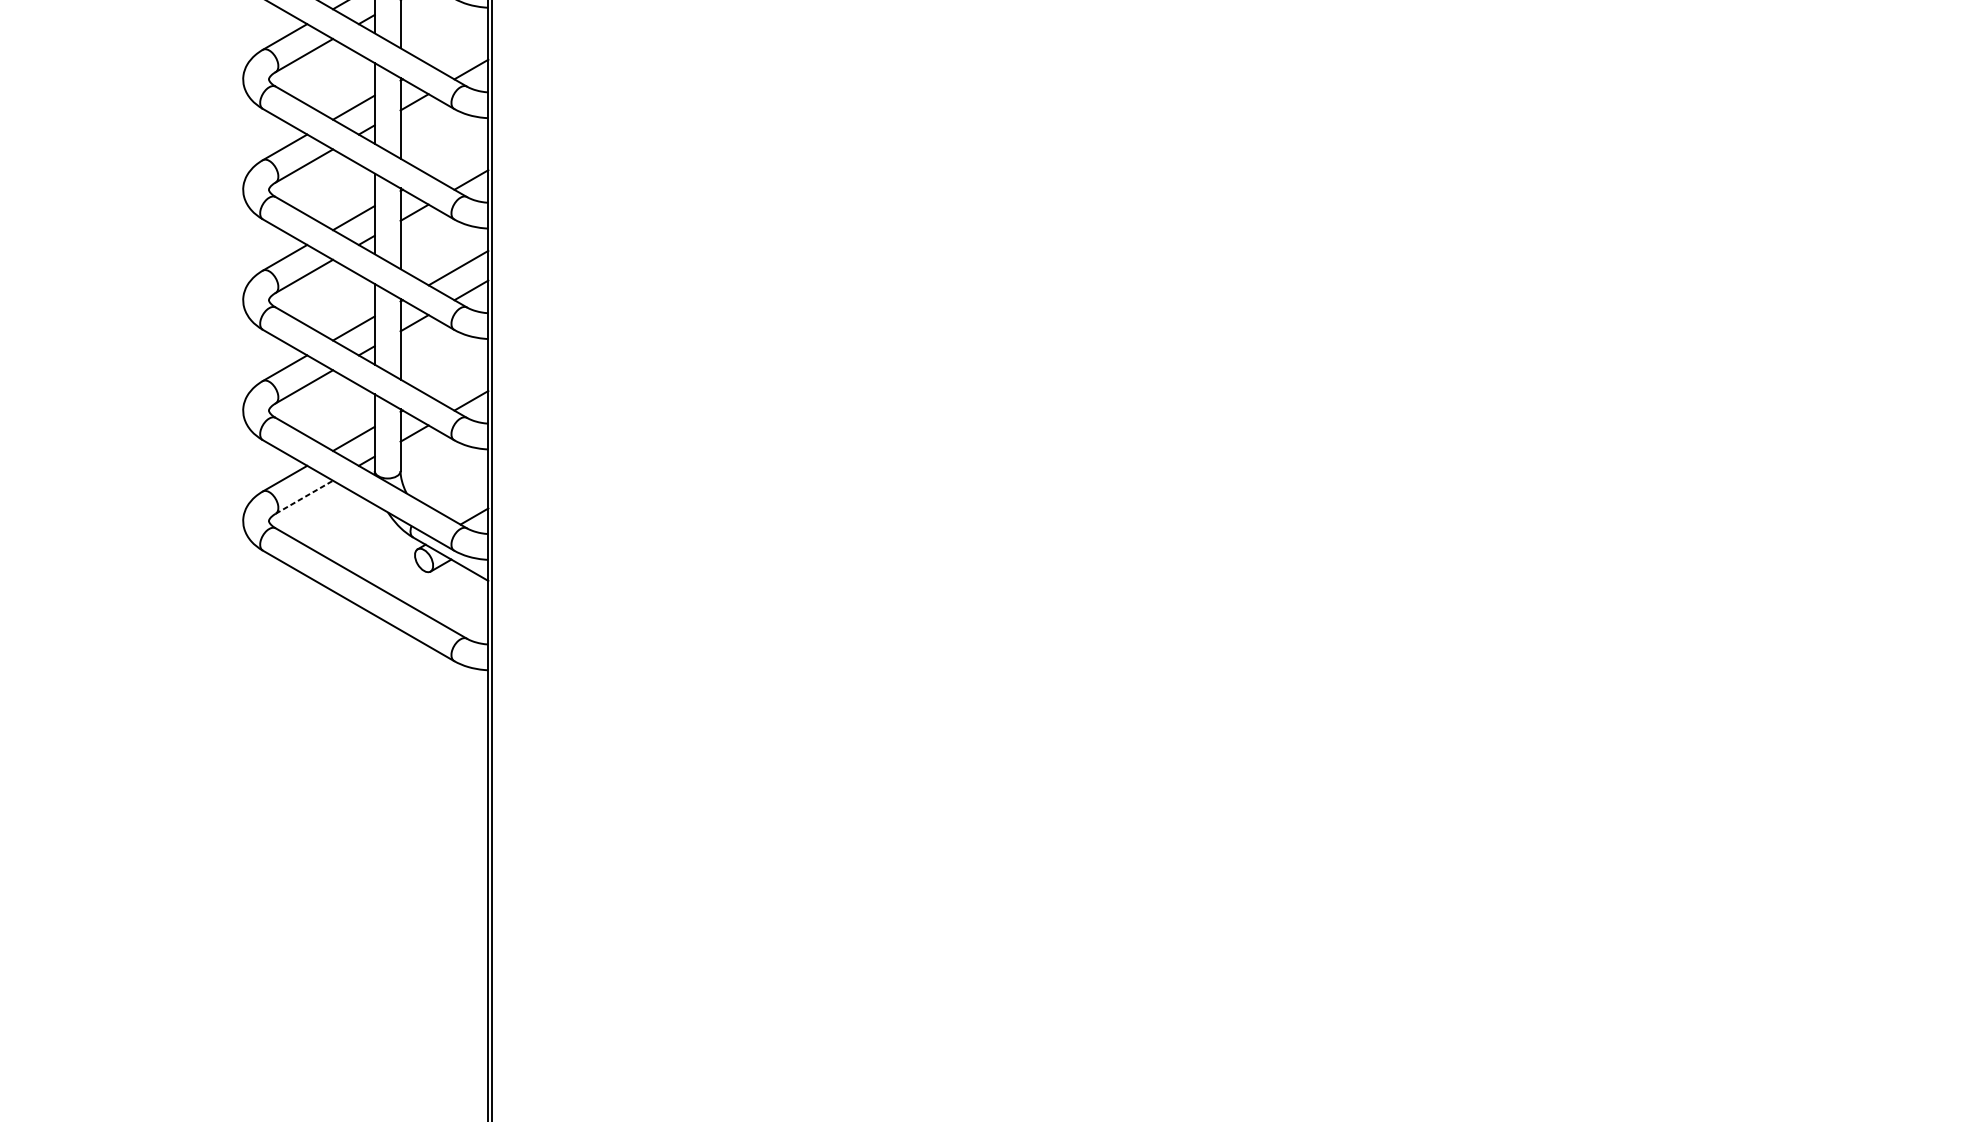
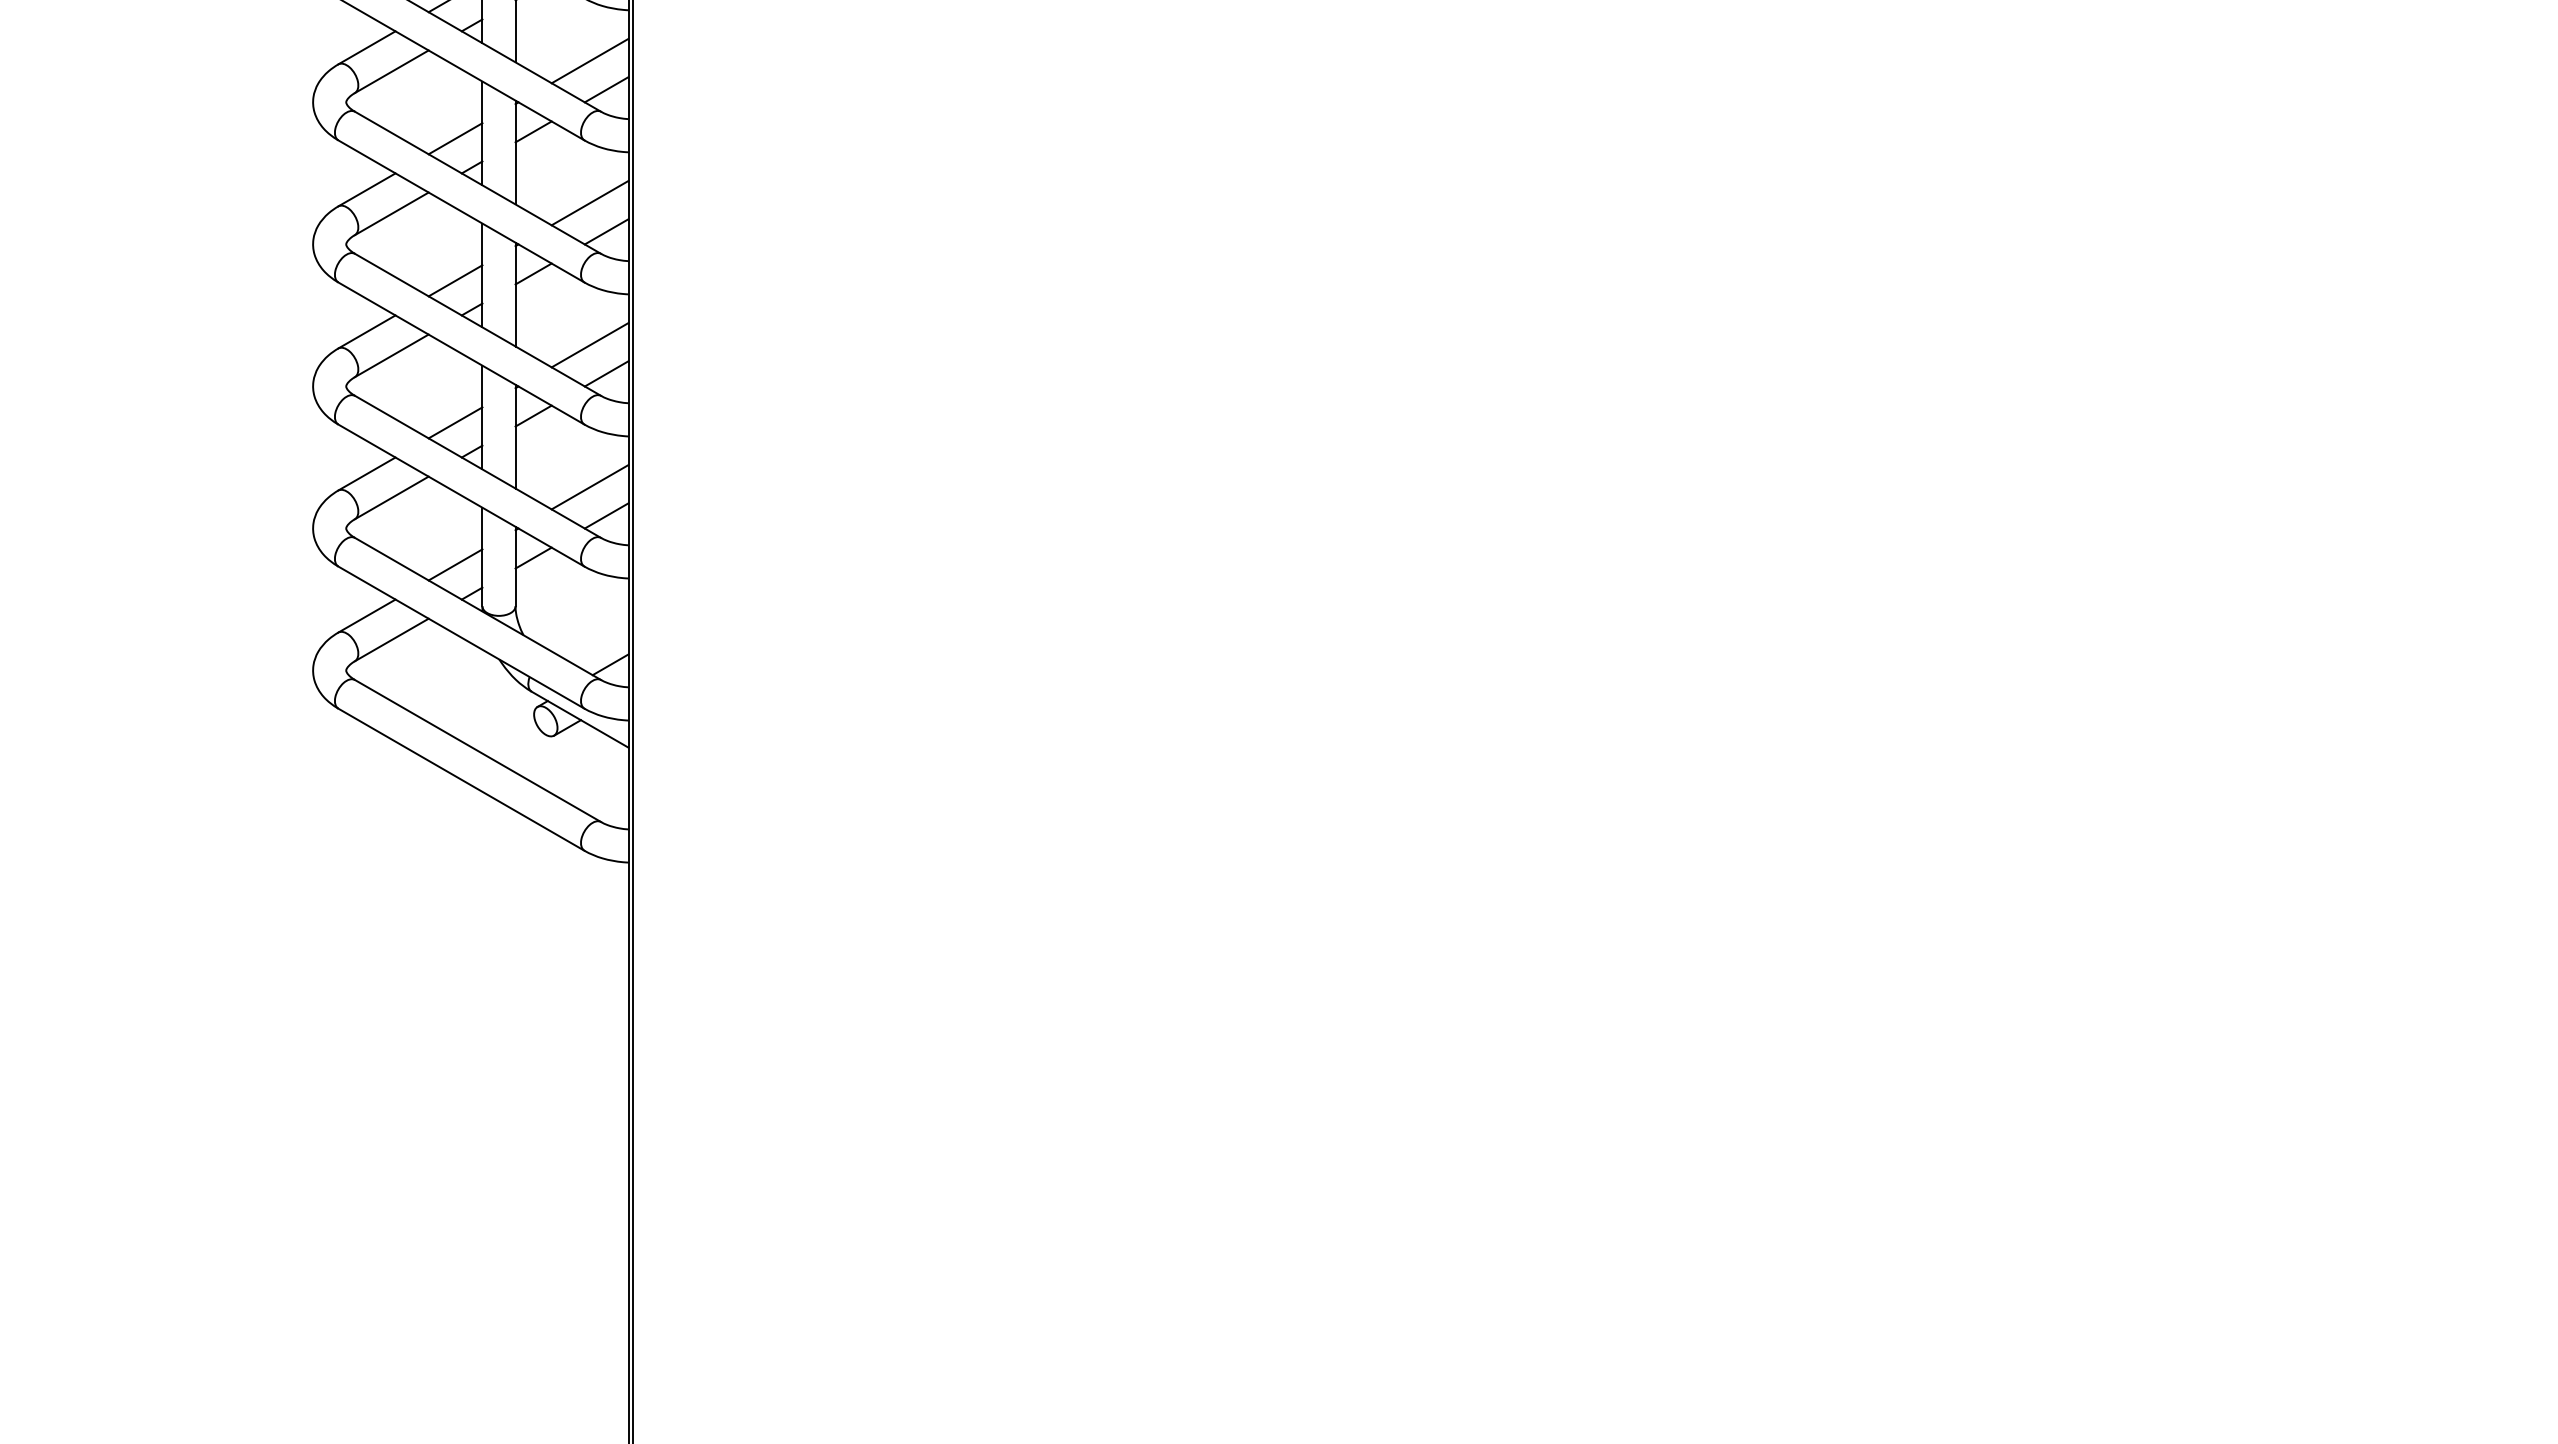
line: (458, 46) -> (589, 60), added
line: (458, 157) -> (589, 202), added
line: (458, 378) -> (589, 487), added
line: (304, 497) -> (391, 640), dashed -> solid

